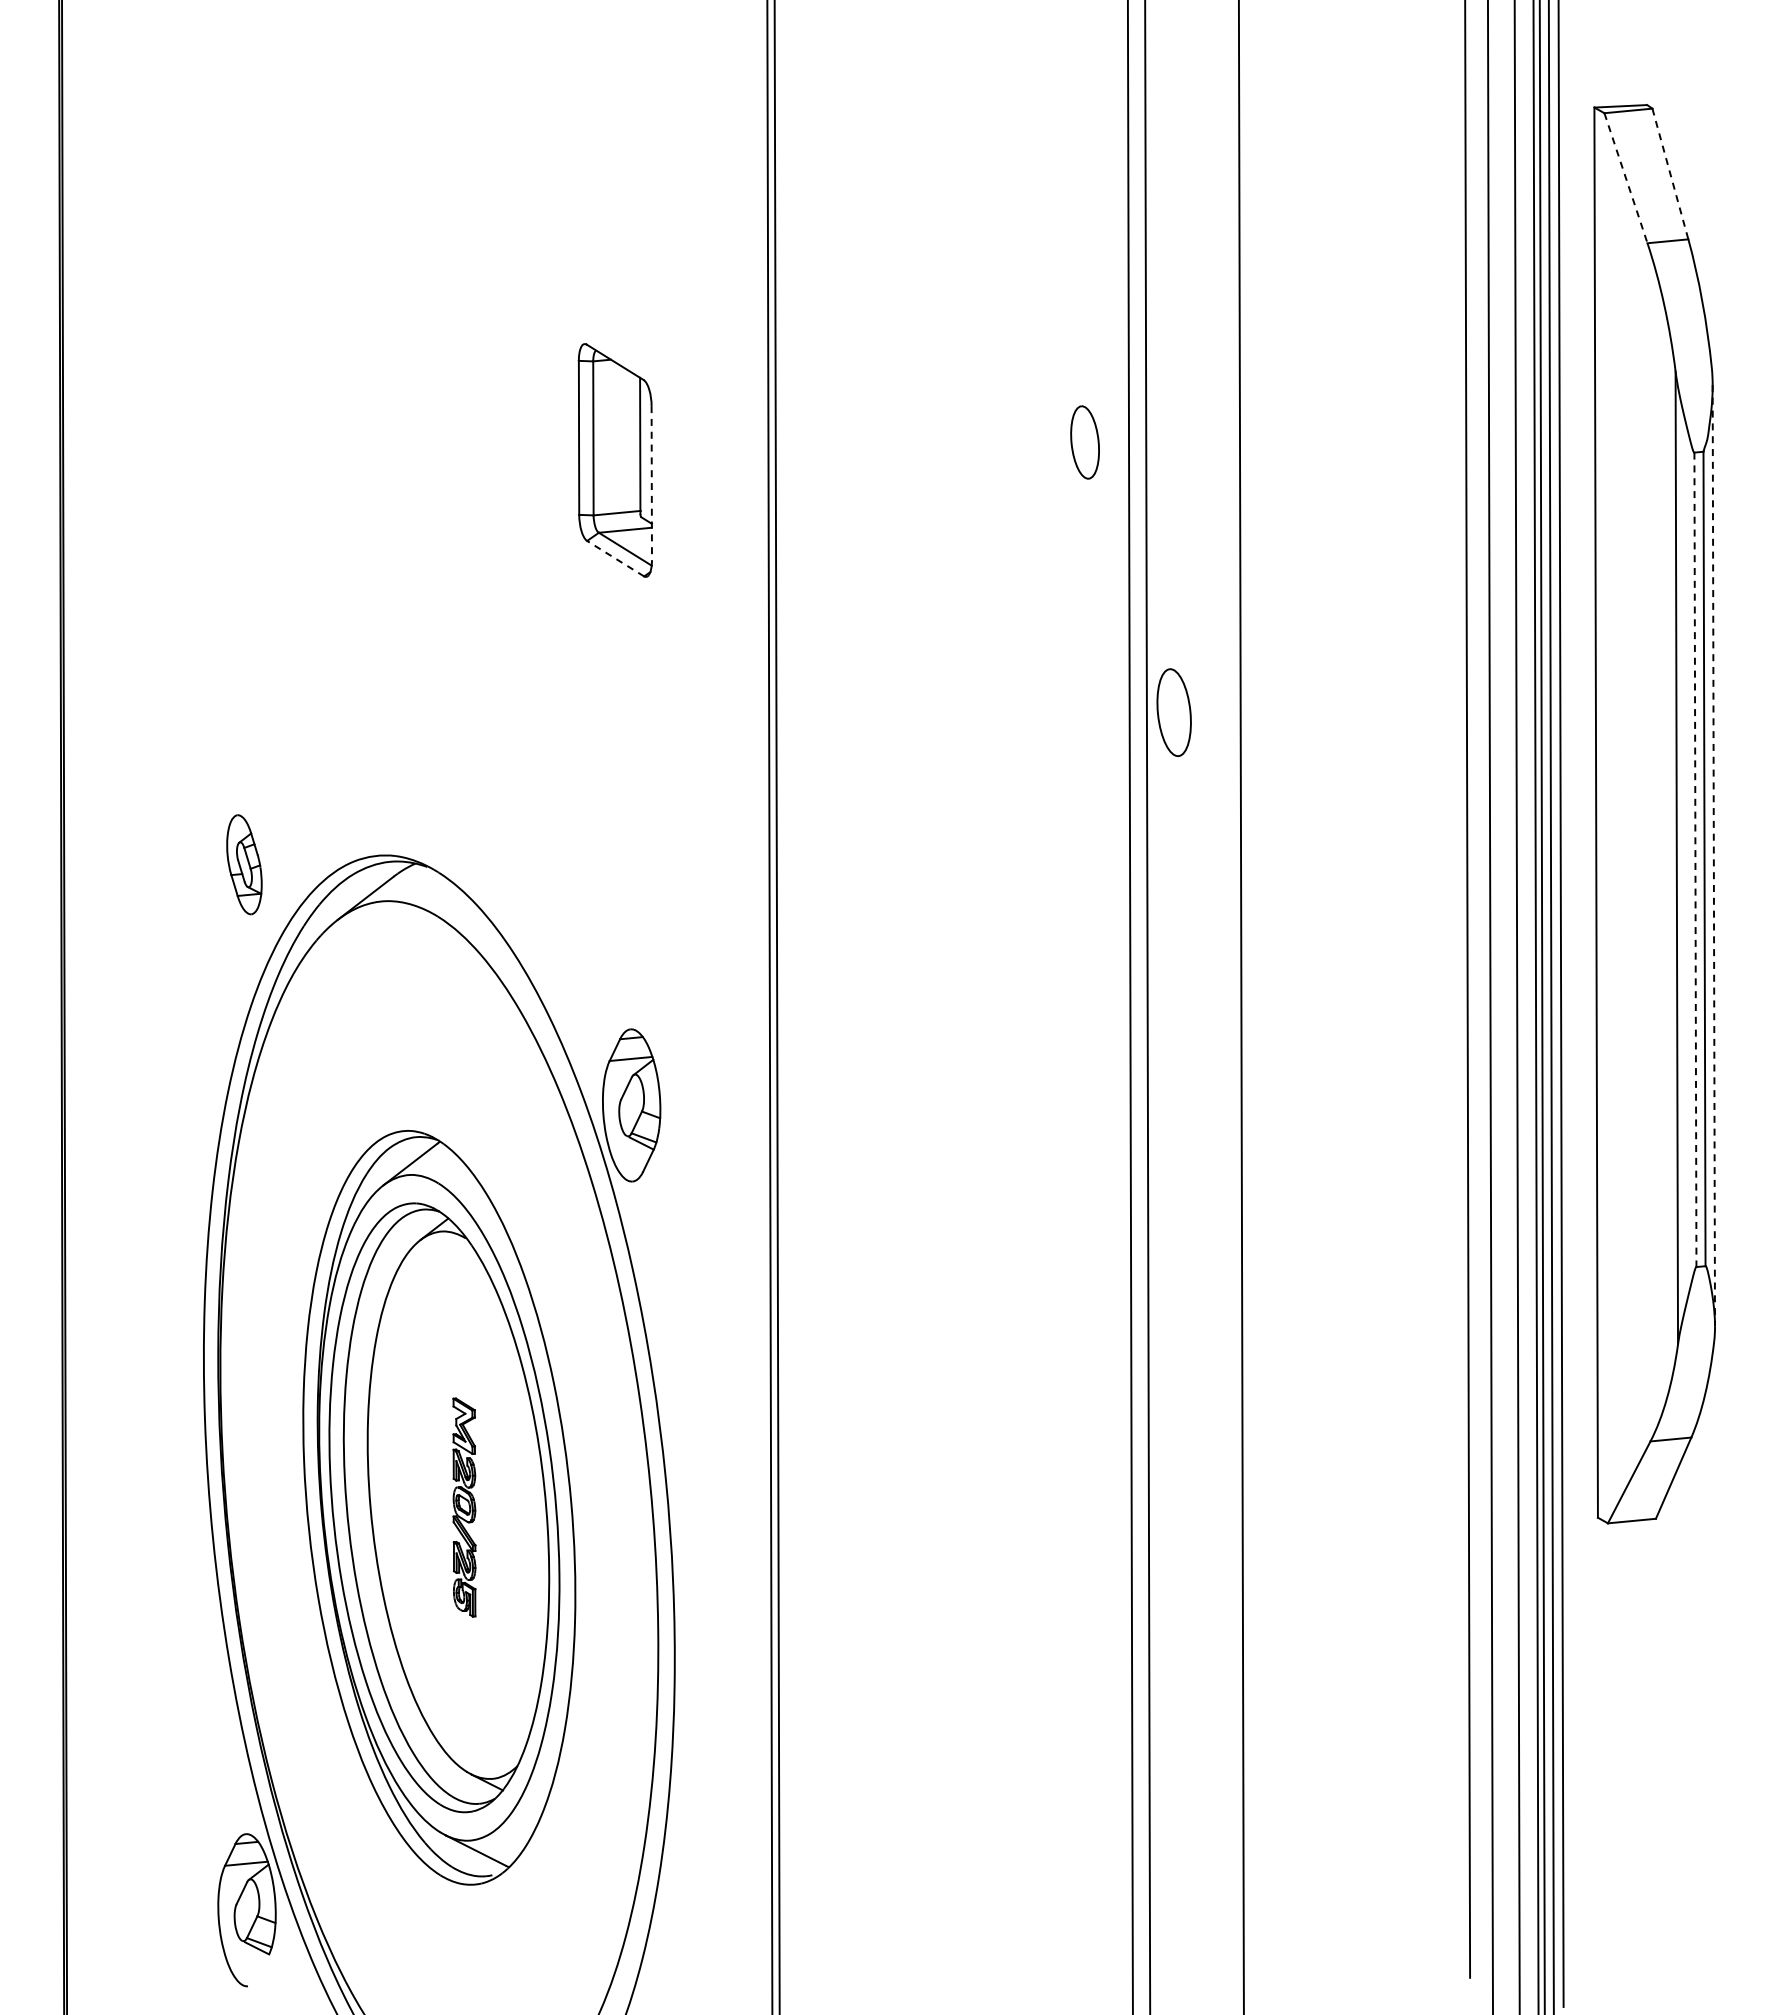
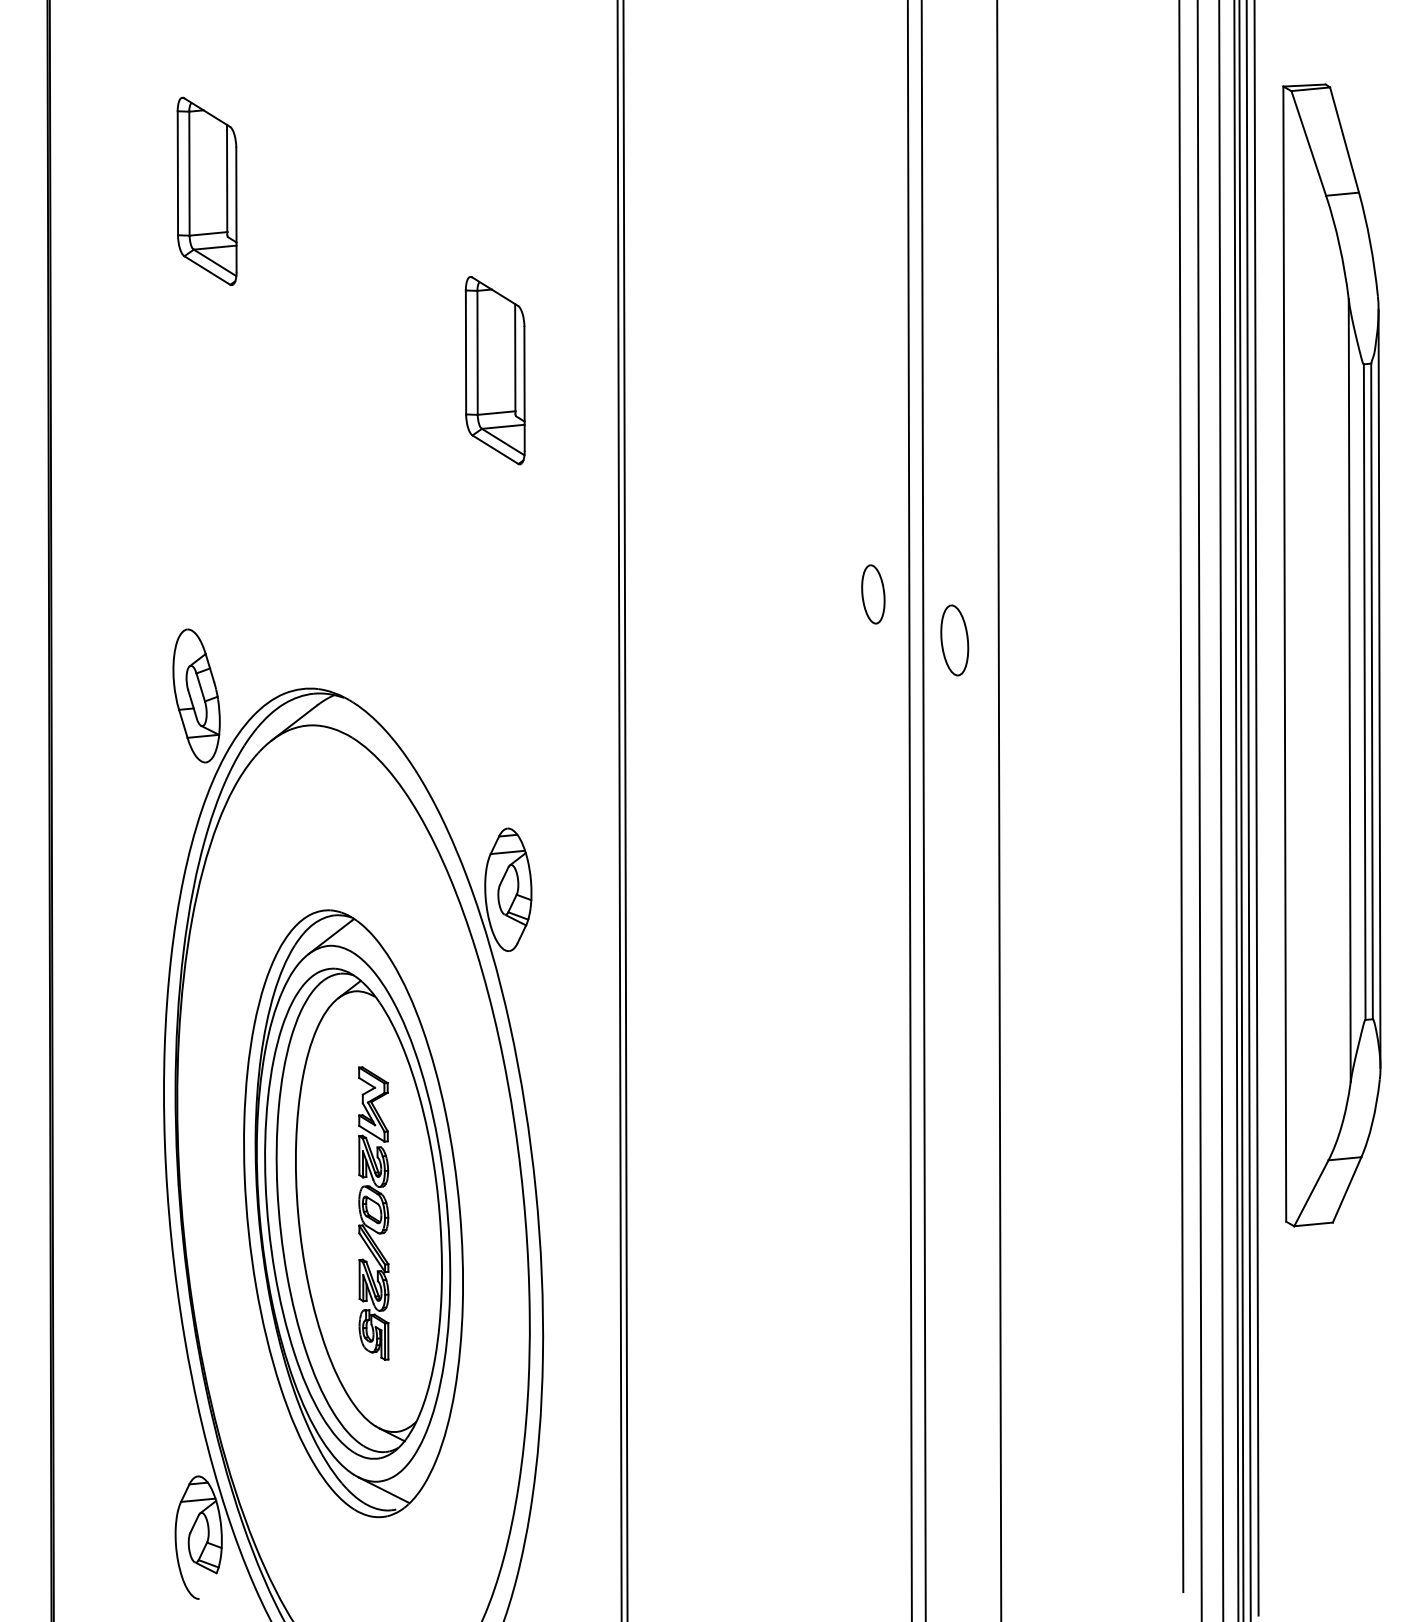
line: (1670, 174) -> (1344, 140), dashed -> solid
line: (1626, 178) -> (1309, 143), dashed -> solid
part: (257, 237) -> (207, 191), added
part: (1084, 442) -> (872, 594), moved
line: (651, 483) -> (524, 389), dashed -> solid
line: (615, 558) -> (495, 449), dashed -> solid
part: (1173, 712) -> (954, 640), moved
line: (1713, 855) -> (1379, 688), dashed -> solid
line: (1695, 860) -> (1364, 692), dashed -> solid
part: (244, 864) -> (196, 695), size x1.67
part: (464, 1507) -> (373, 1213), size x1.67

